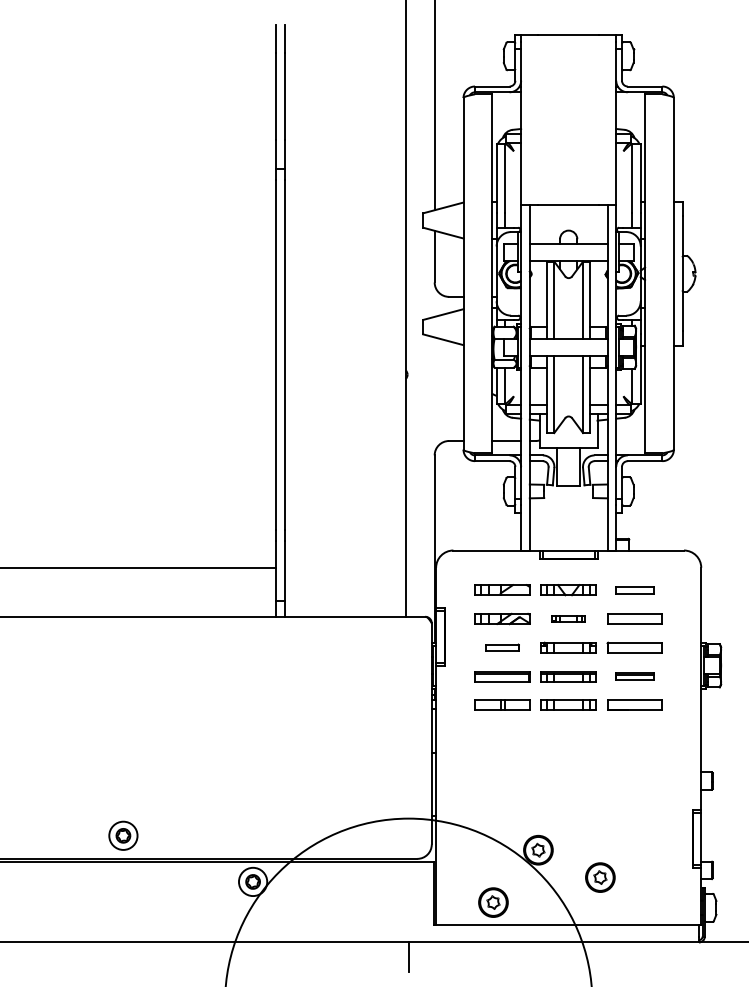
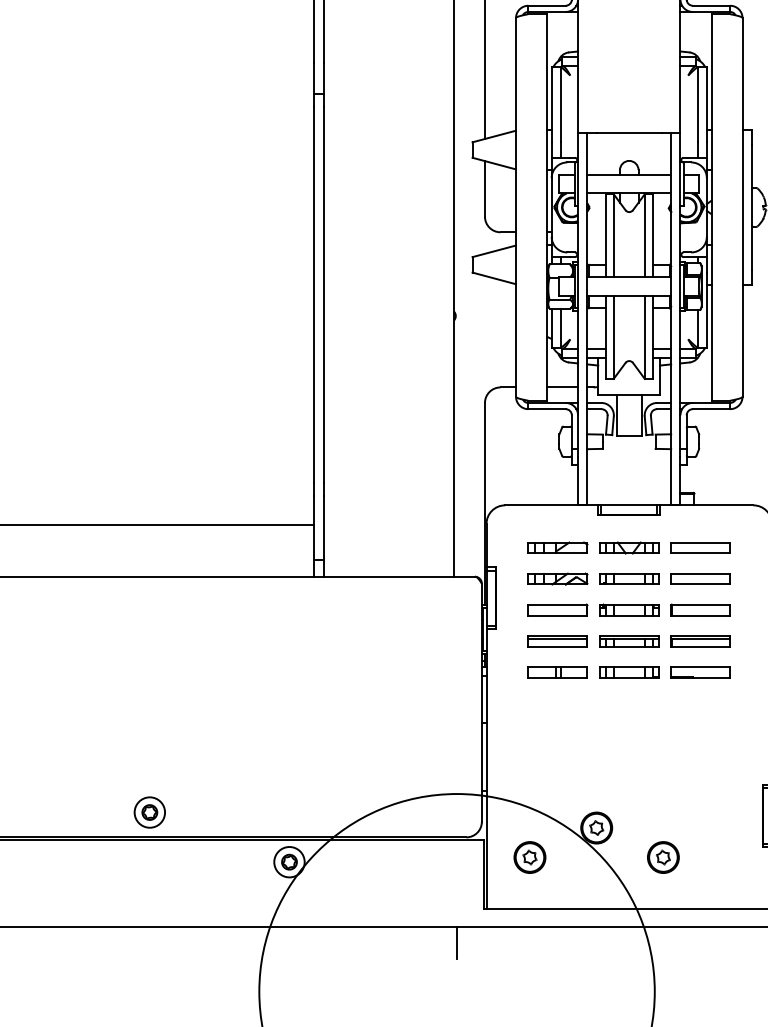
part: (634, 589) -> (700, 547), size x1.43
part: (568, 618) -> (629, 578), size x1.67
part: (502, 647) -> (558, 609), size x1.67
part: (634, 676) -> (700, 641), size x1.43
part: (493, 902) -> (530, 857), moved

